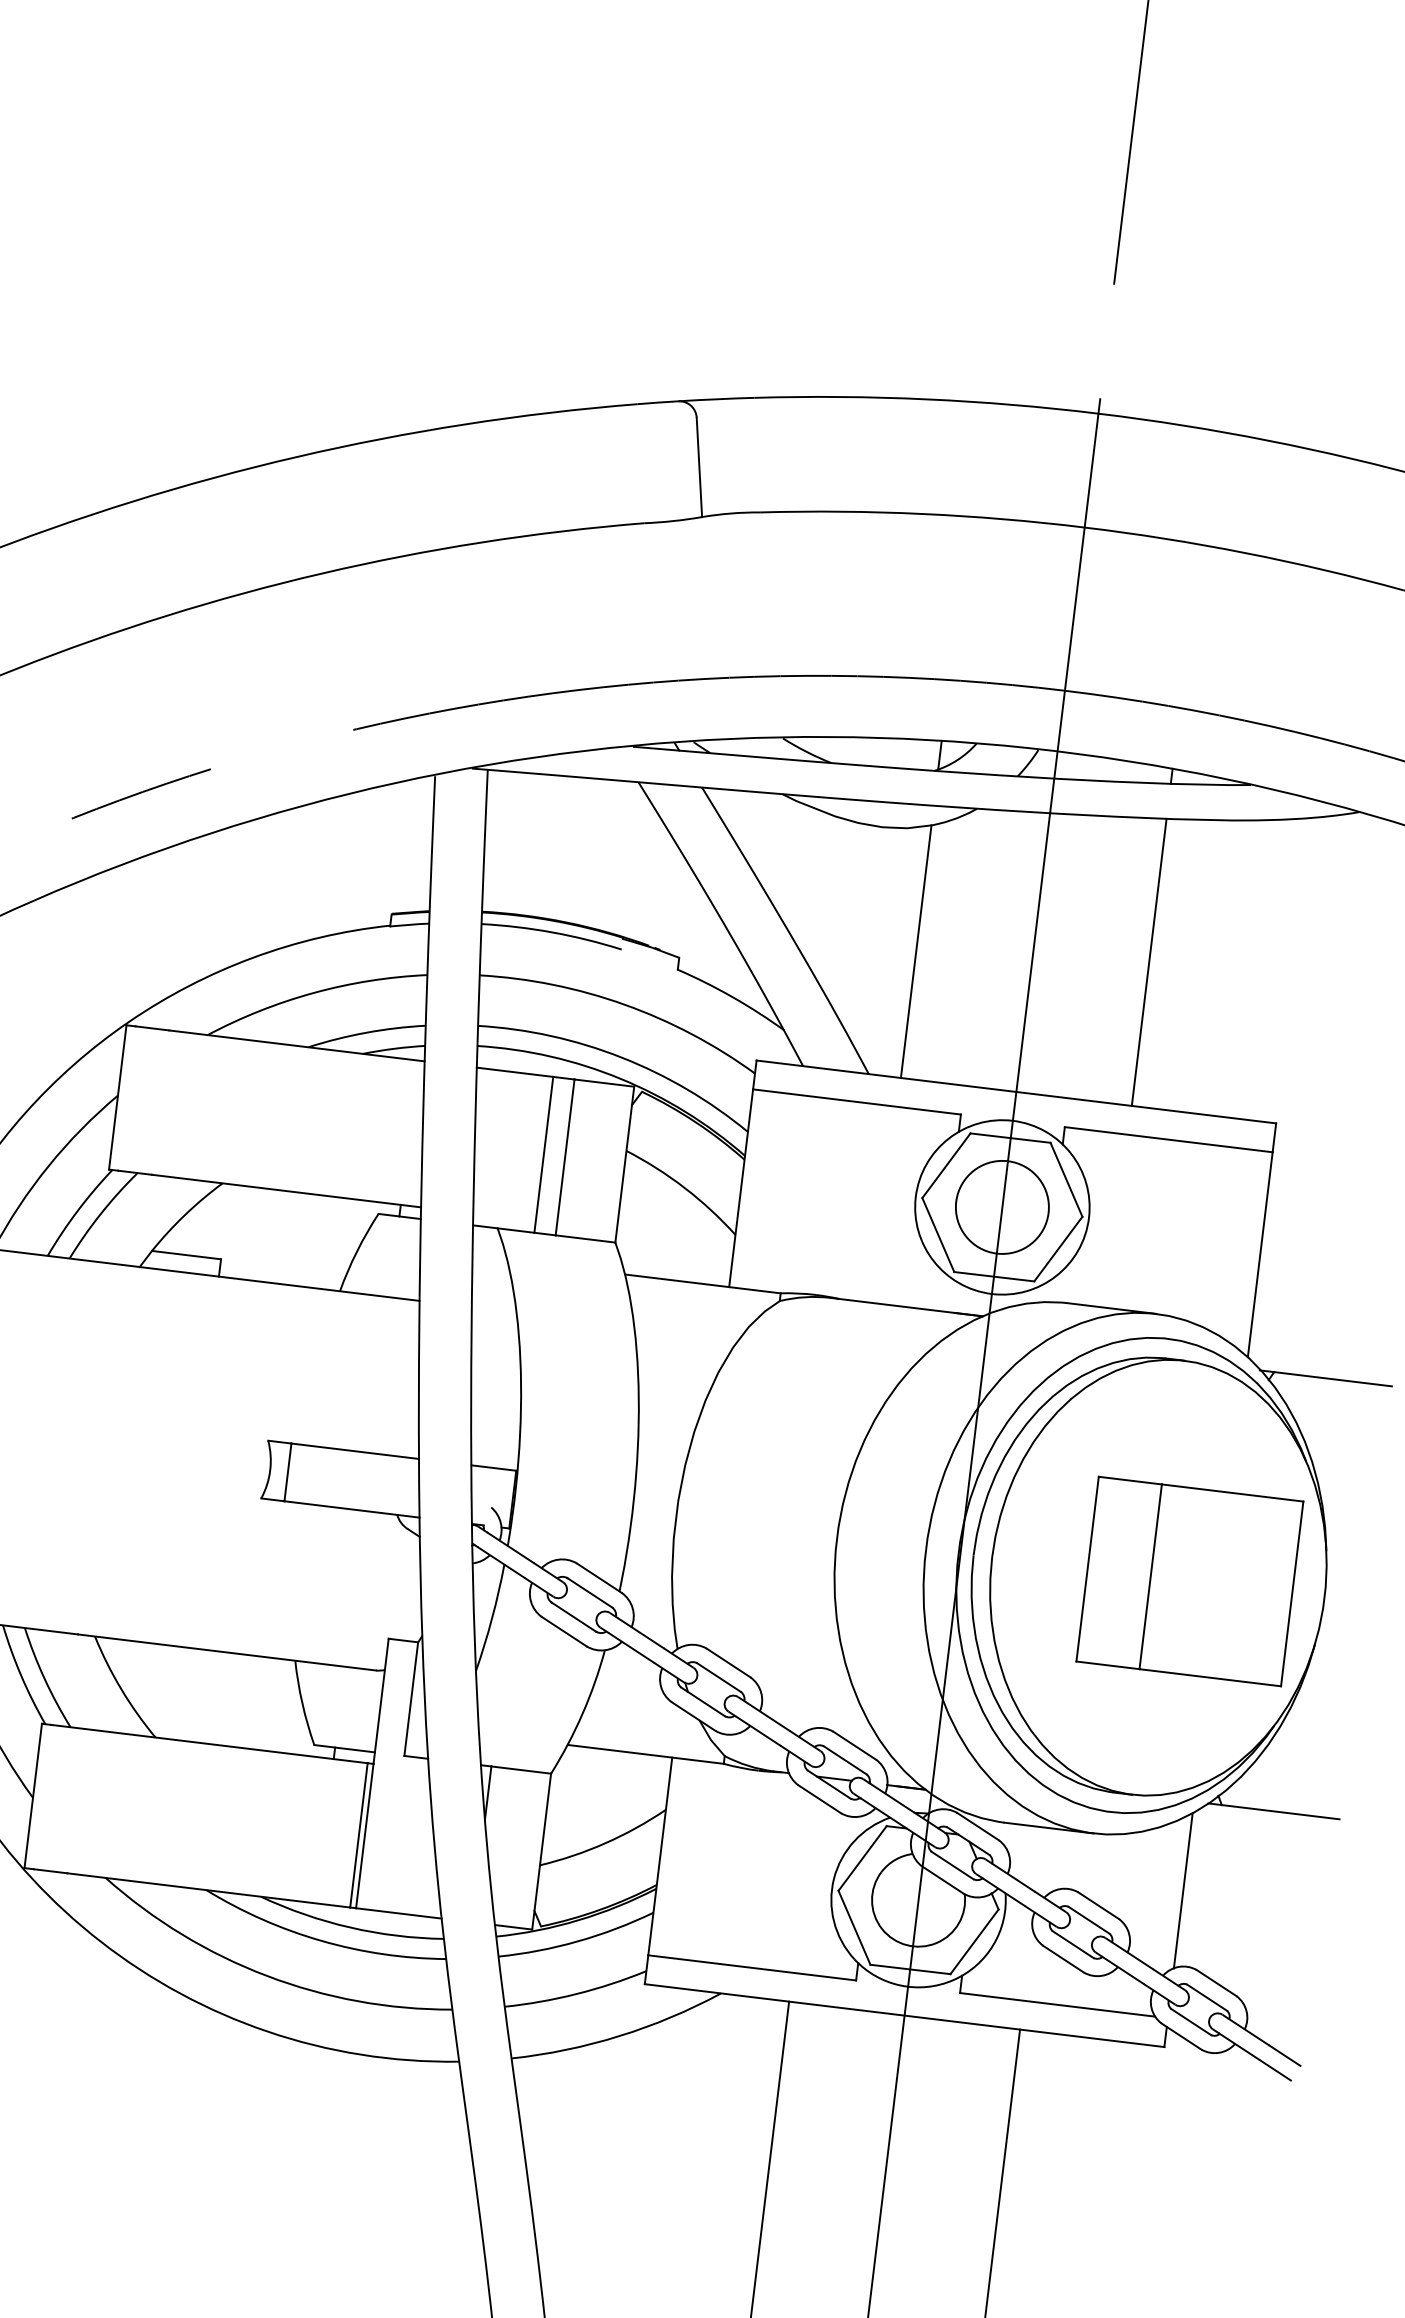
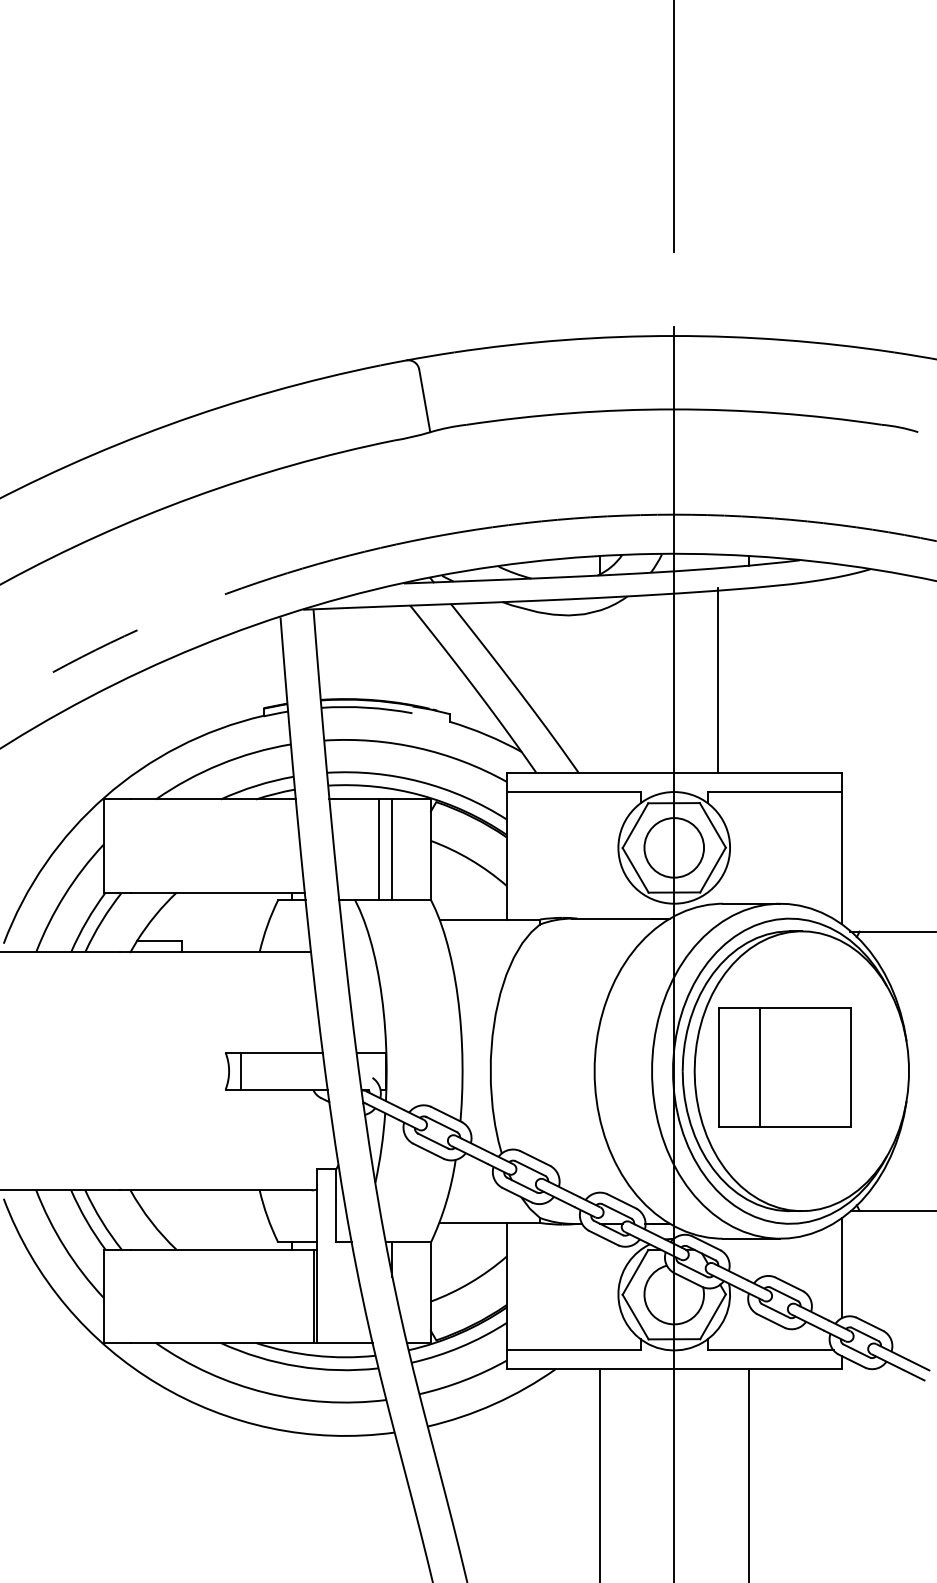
line: (915, 950) -> (599, 691), removed
line: (1148, 961) -> (717, 680), moved
part: (1188, 1581) -> (784, 1067), moved

